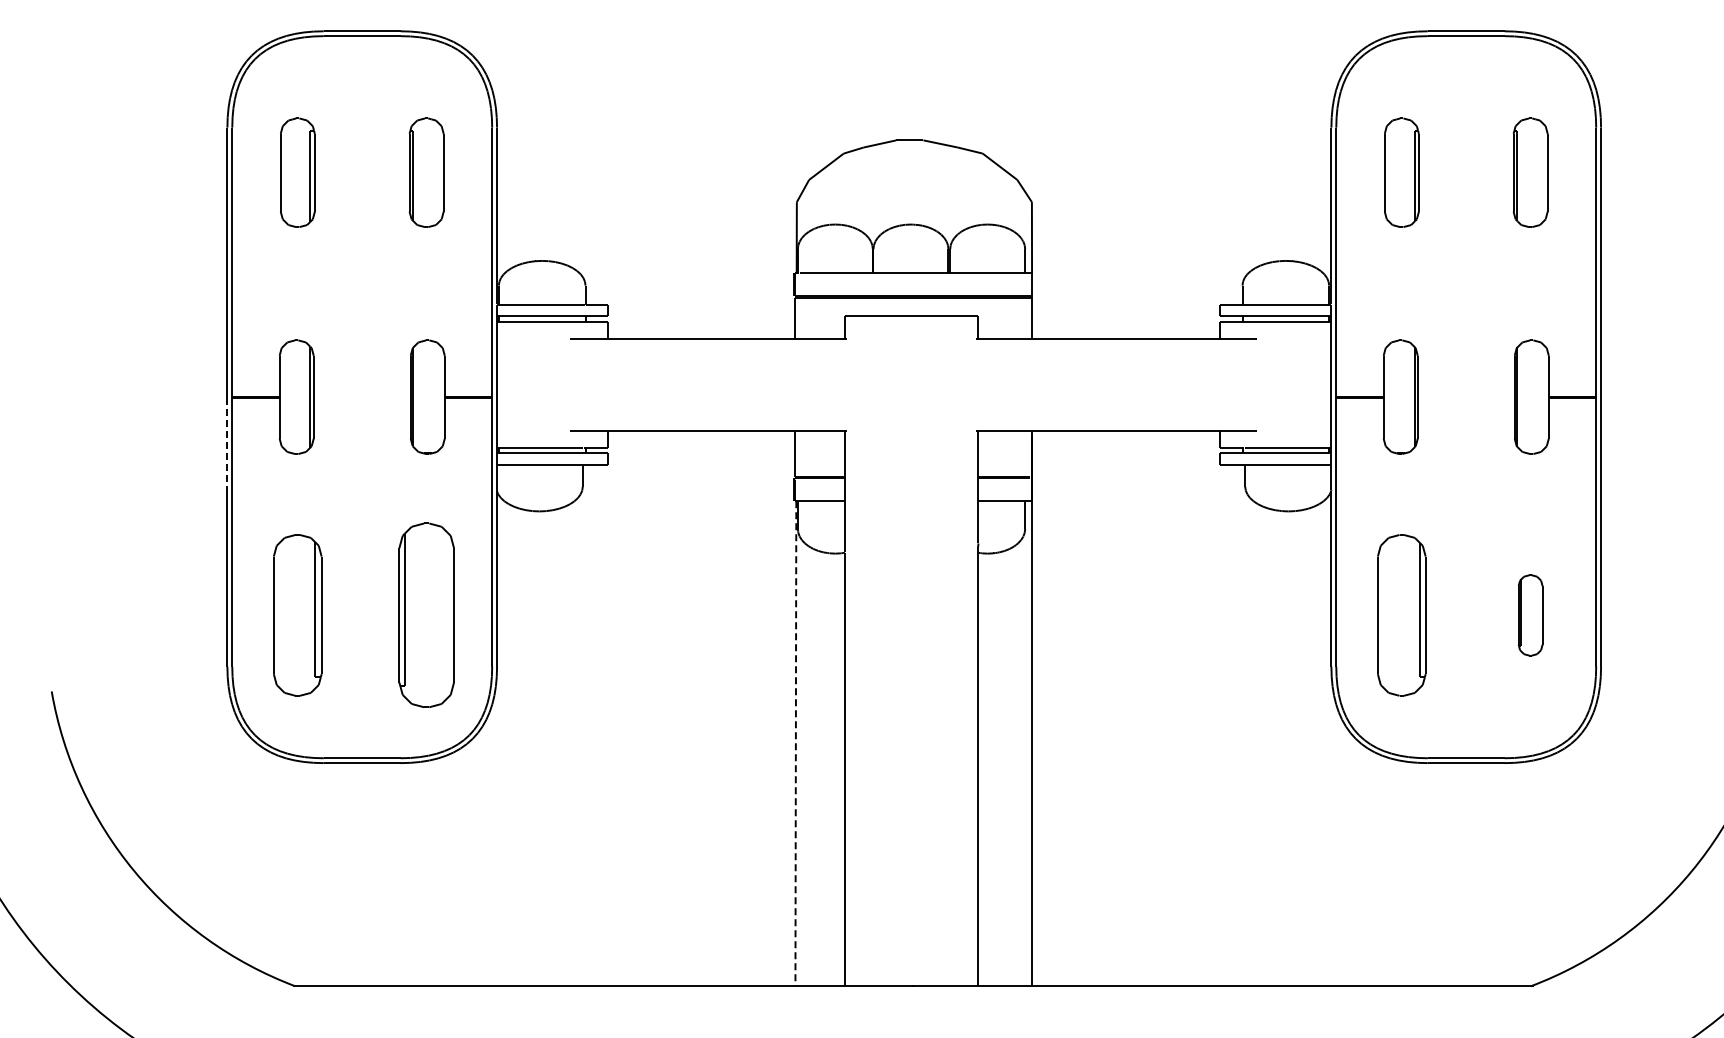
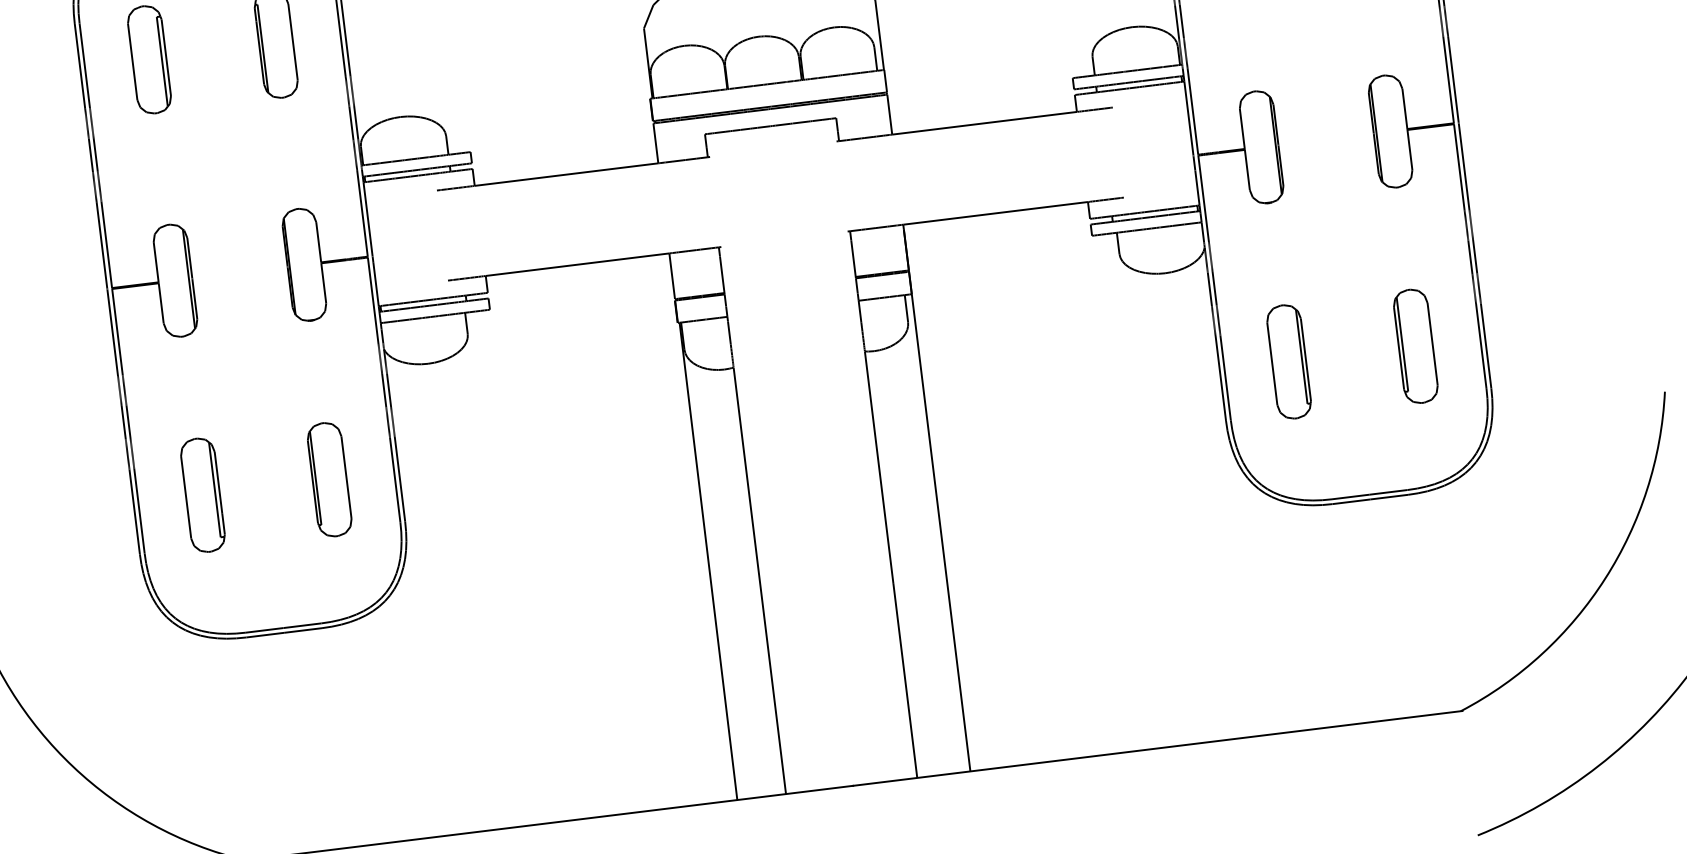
line: (227, 441) -> (112, 332), dashed -> solid
part: (297, 615) -> (202, 495), size x0.71
part: (426, 615) -> (329, 479), size x0.62
part: (1401, 615) -> (1288, 362), size x0.71
part: (1530, 615) -> (1415, 346), size x1.43
line: (795, 743) -> (708, 561), dashed -> solid

